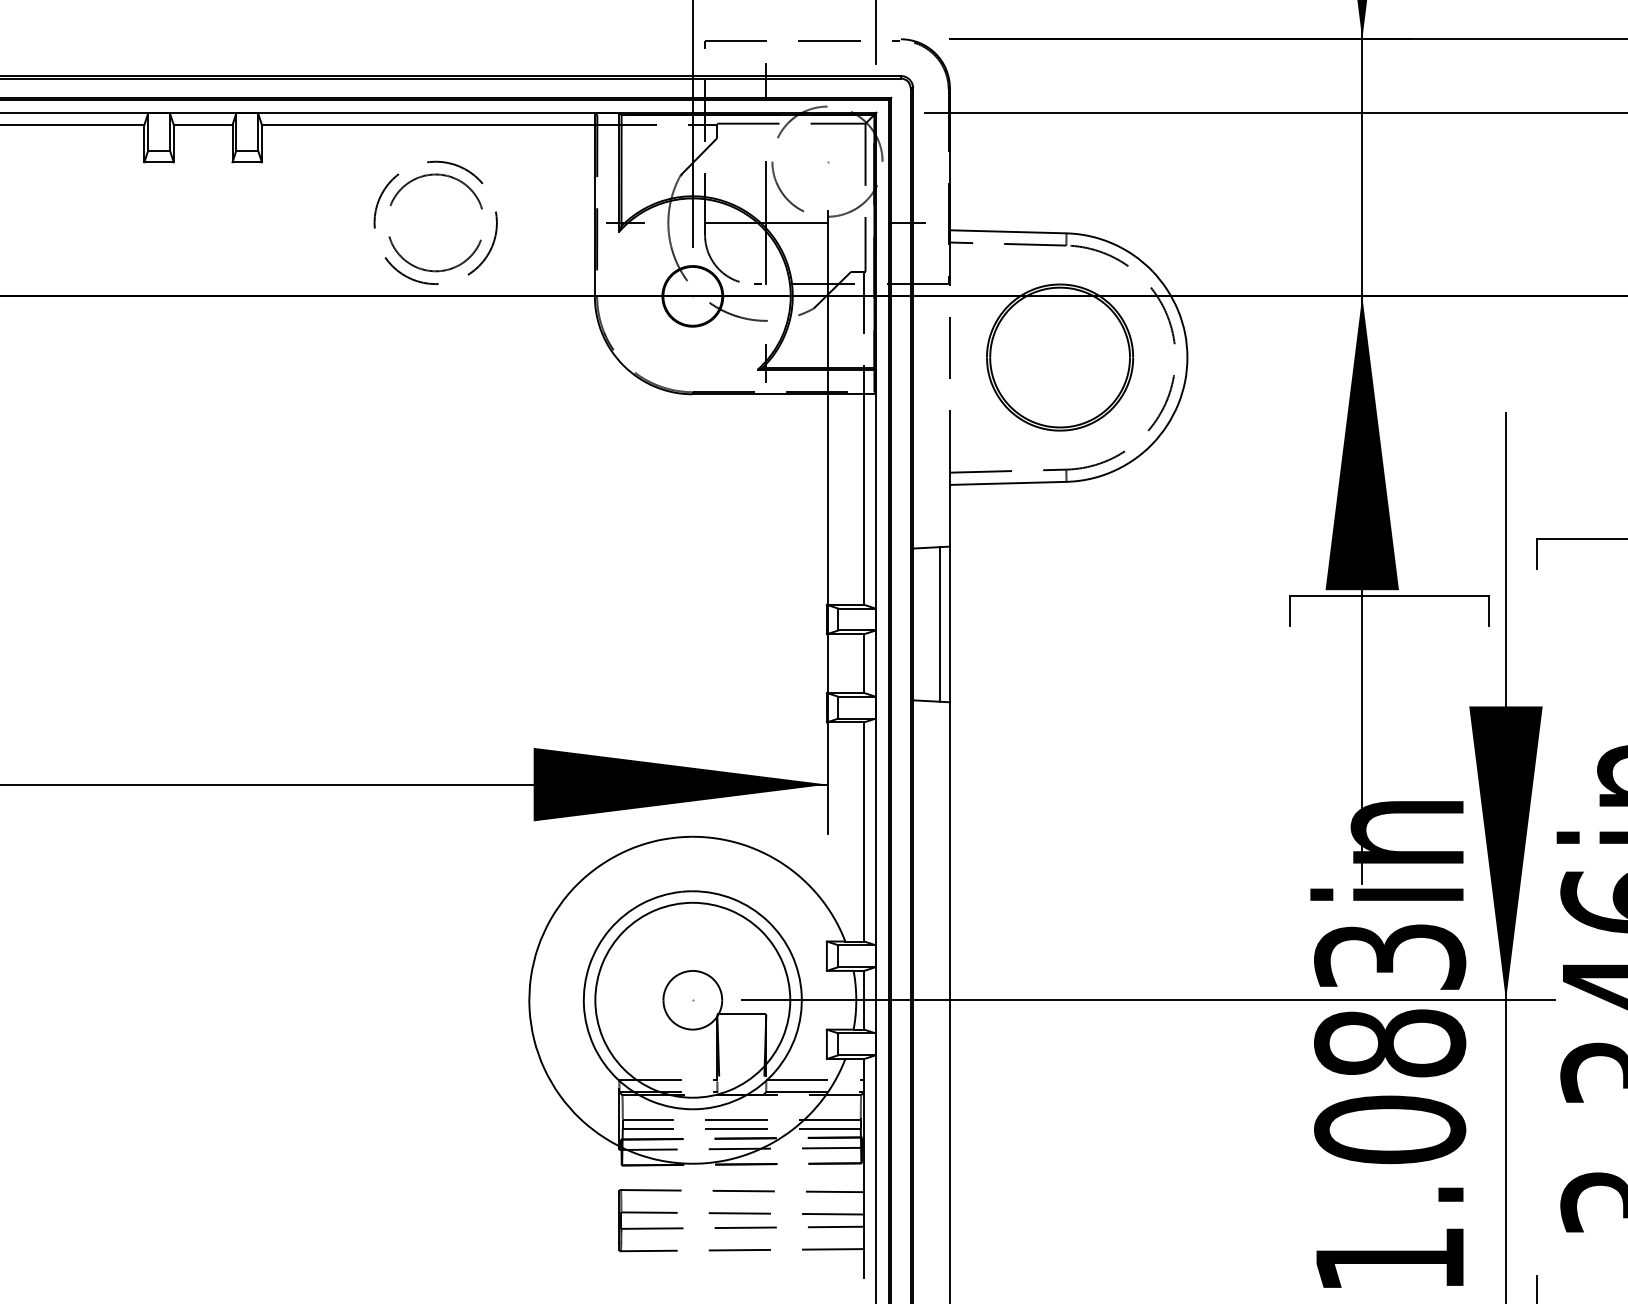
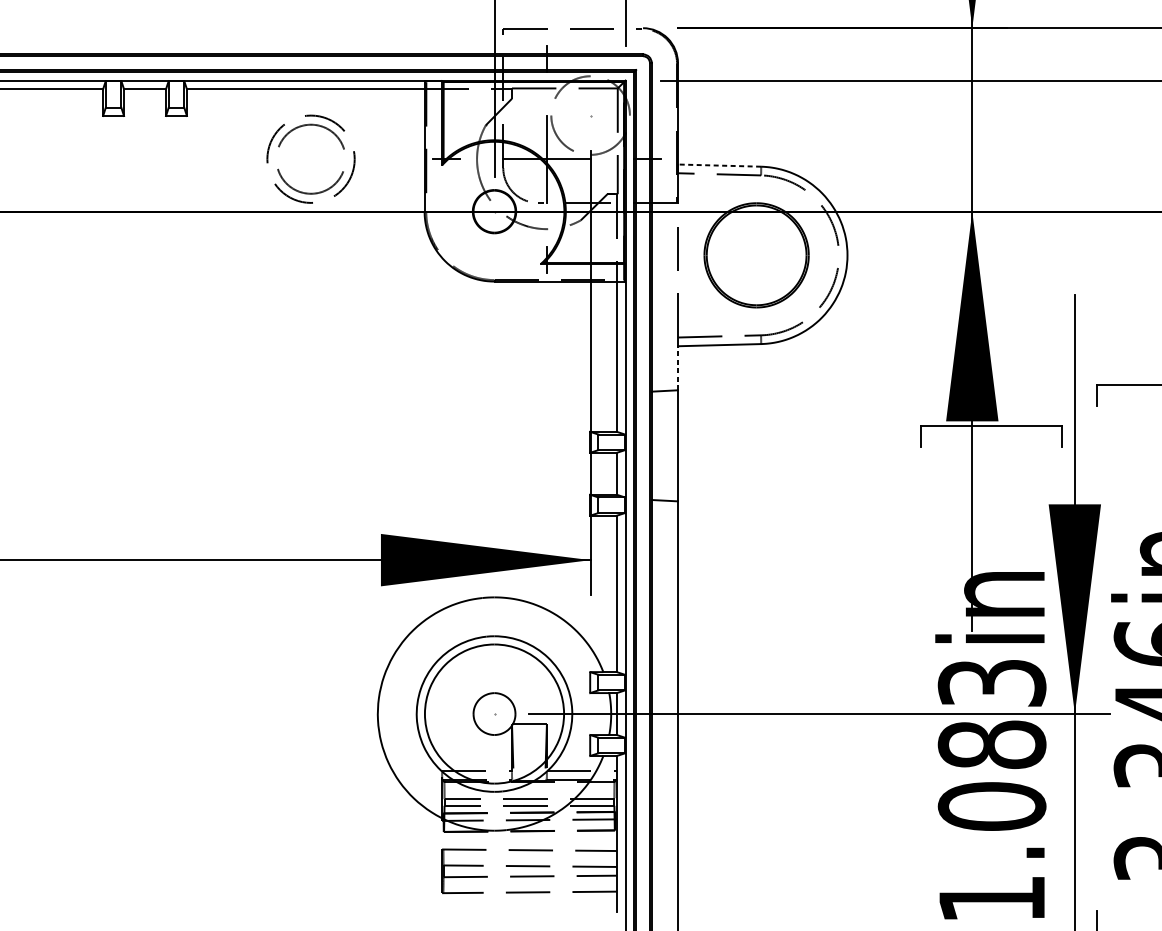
line: (1007, 231) -> (719, 165), solid -> dashed
line: (949, 515) -> (677, 368), solid -> dashed
line: (940, 624) -> (671, 445), removed

